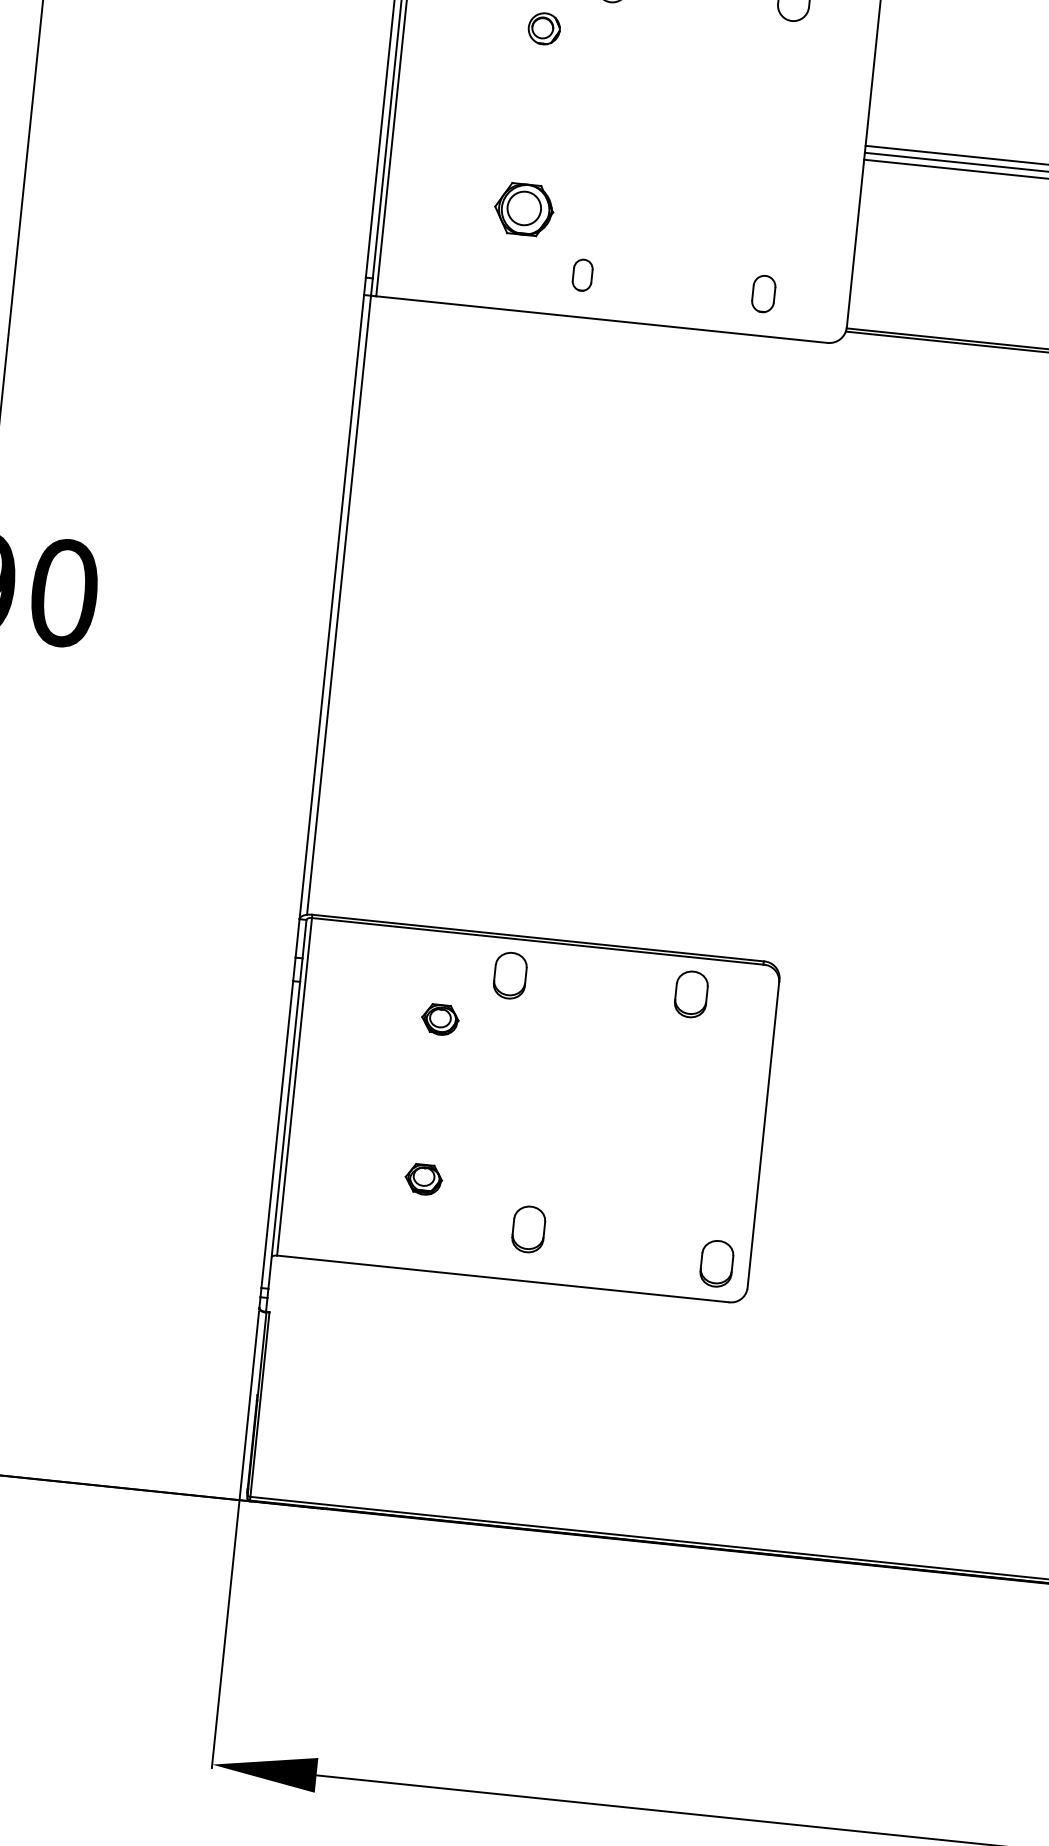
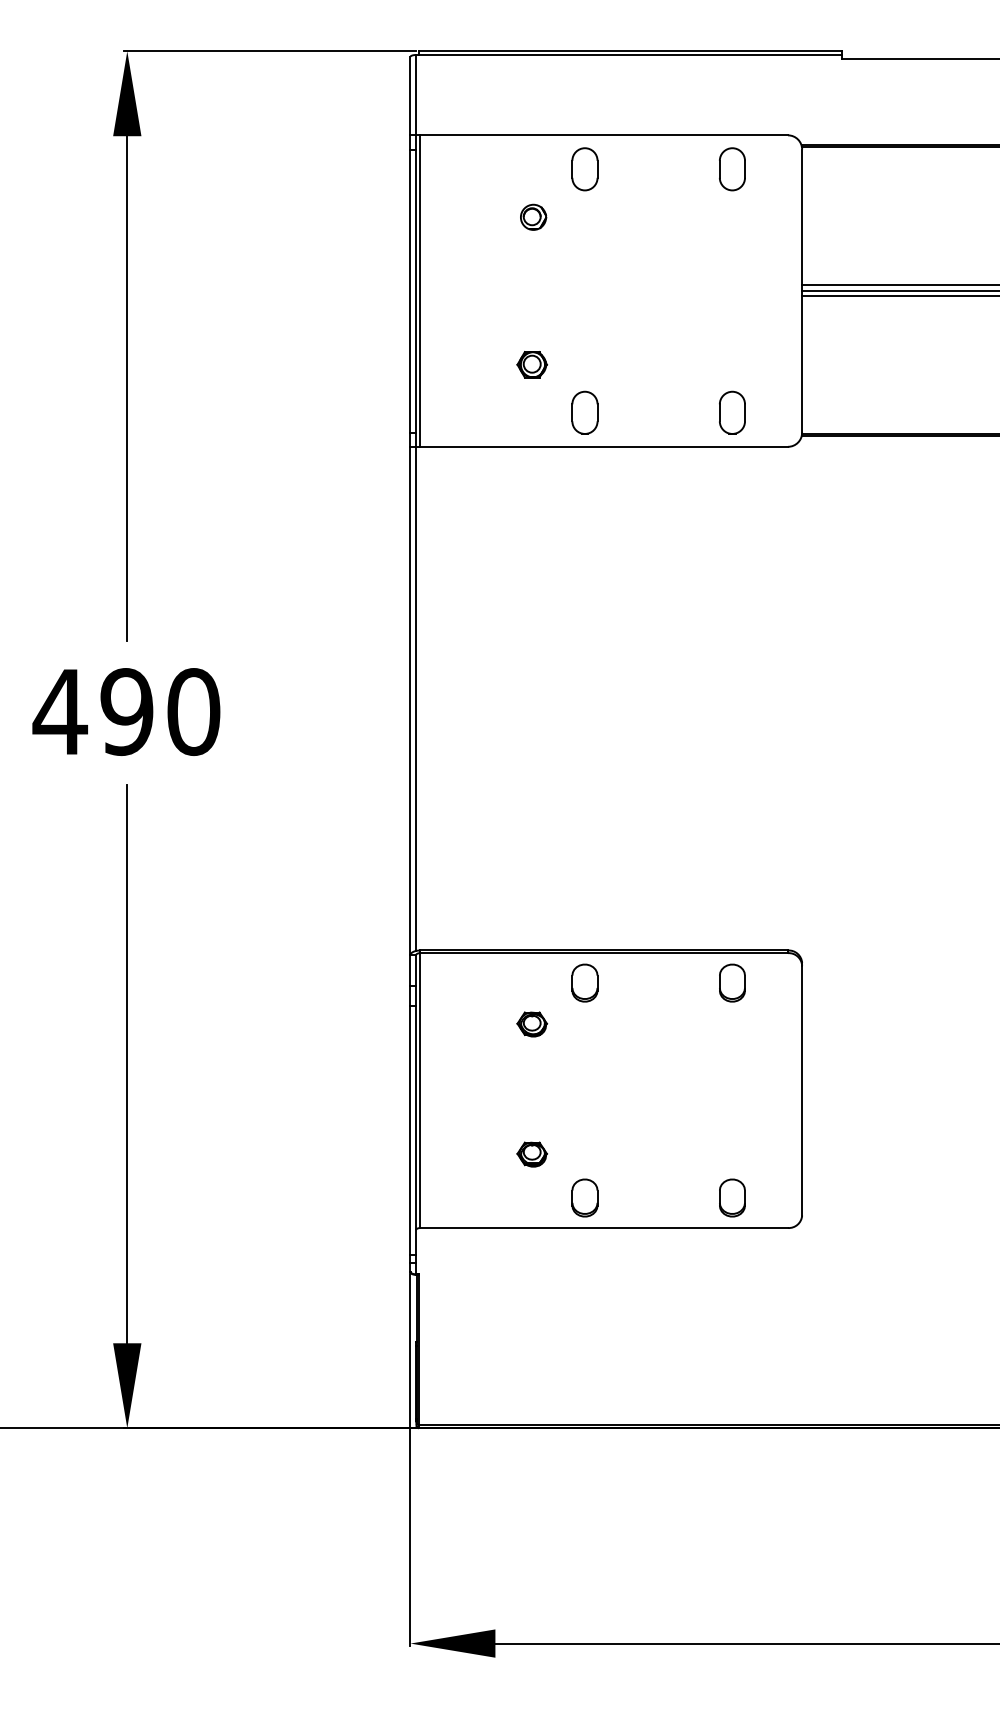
part: (523, 209) -> (531, 364), size x0.62
part: (582, 274) -> (584, 412), size x1.67
part: (763, 293) -> (732, 412), size x1.43
part: (528, 1228) -> (584, 1197), moved
part: (717, 1263) -> (732, 1197), moved

